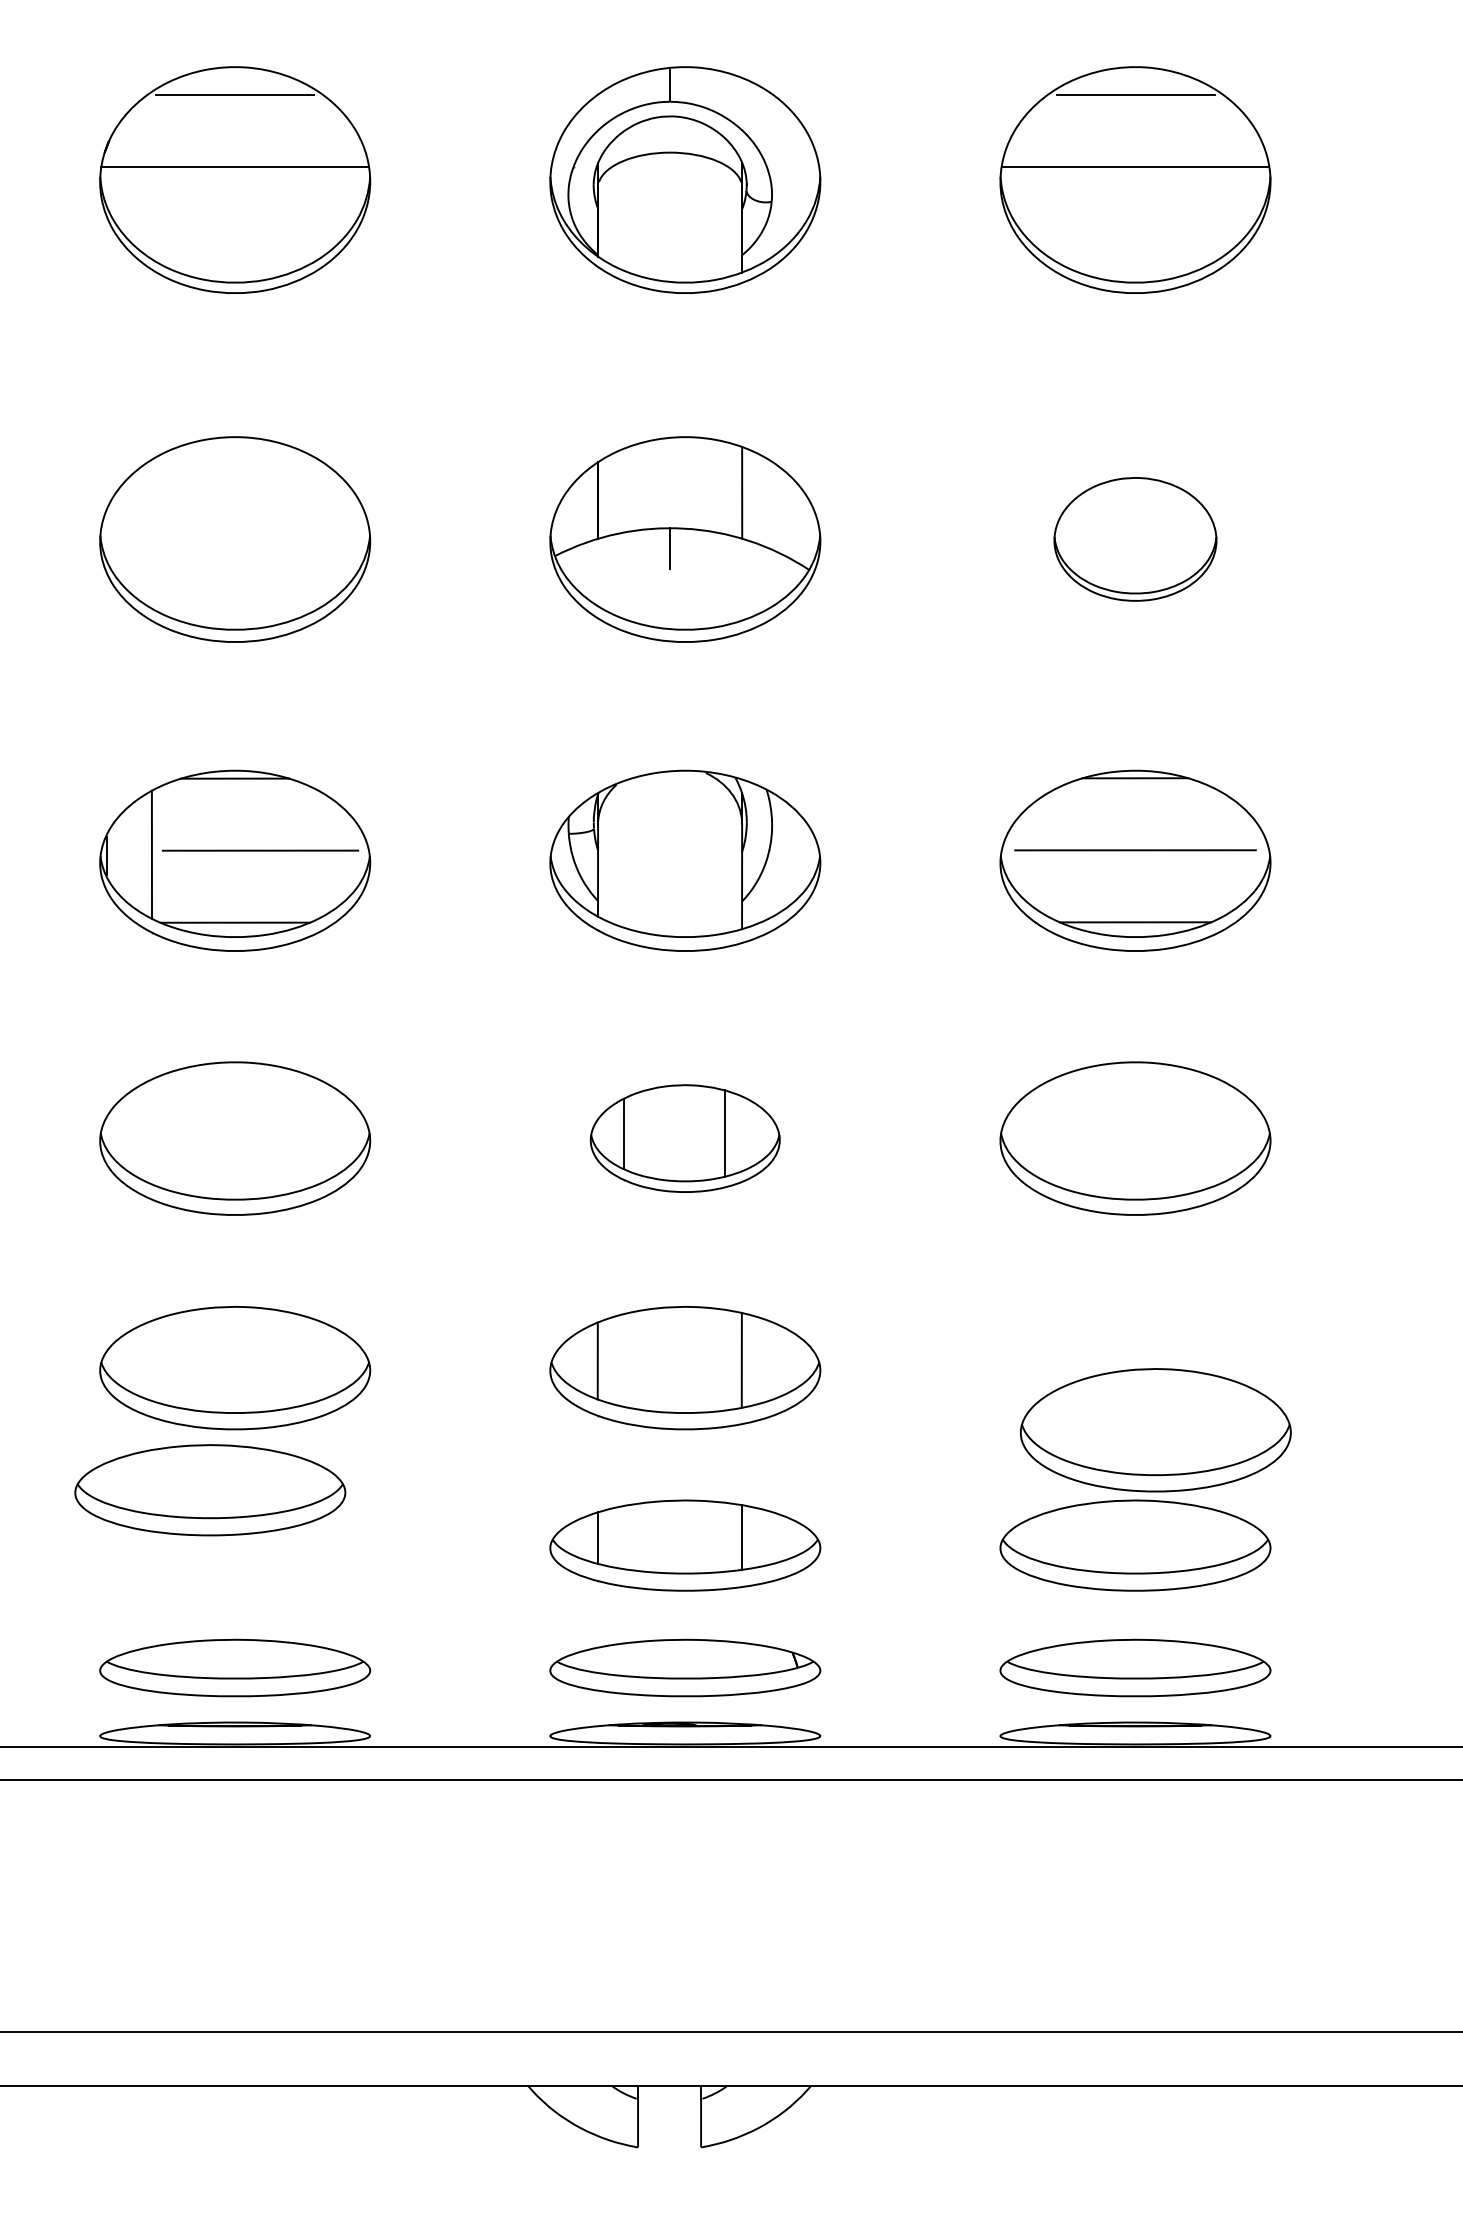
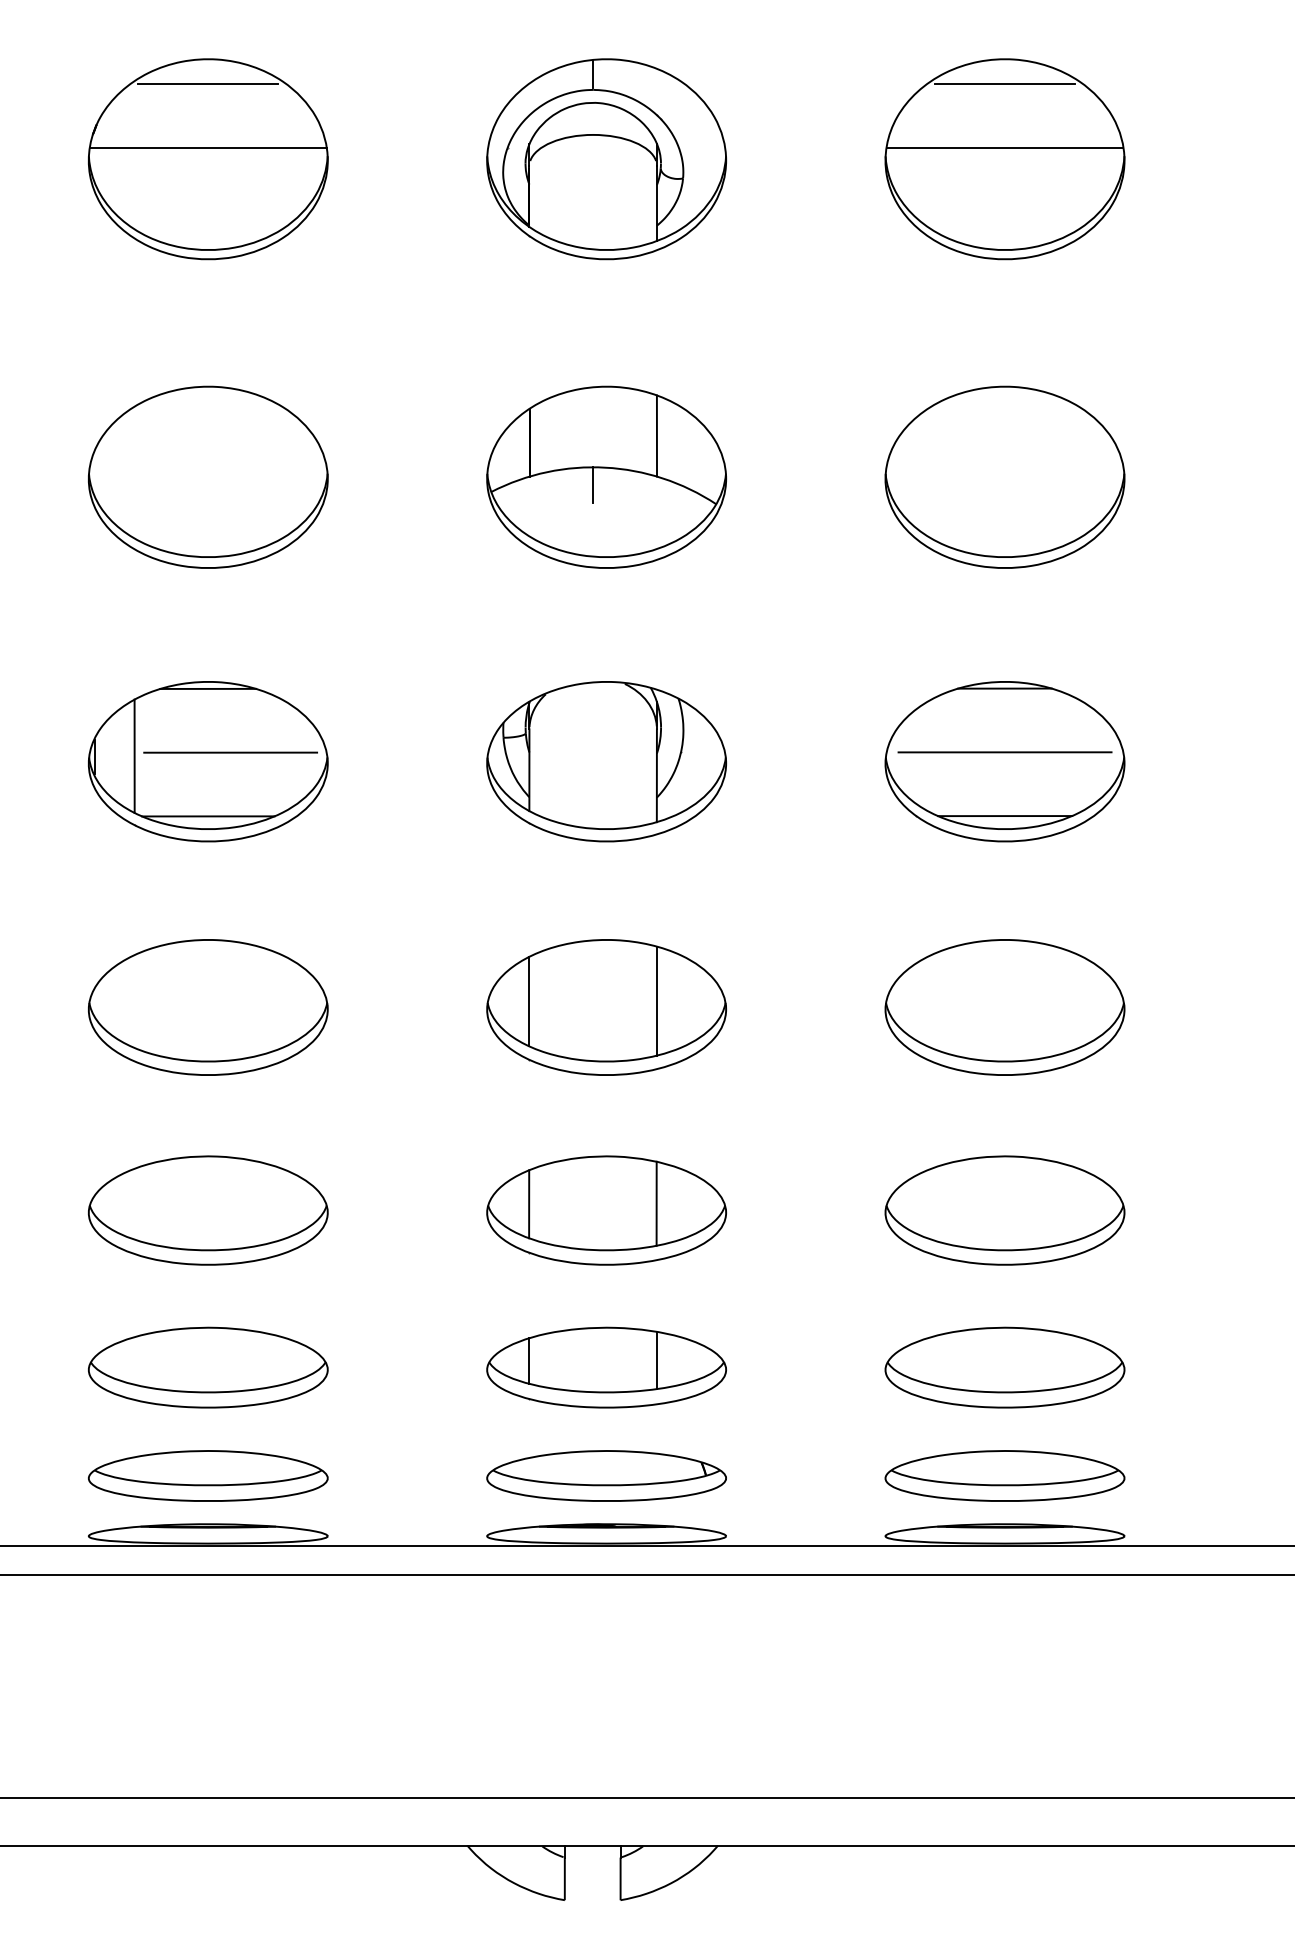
part: (1134, 538) -> (1004, 476), size x1.67
part: (685, 1138) -> (606, 1007), size x1.43
part: (1155, 1430) -> (1004, 1210), moved
part: (210, 1490) -> (208, 1367), moved

